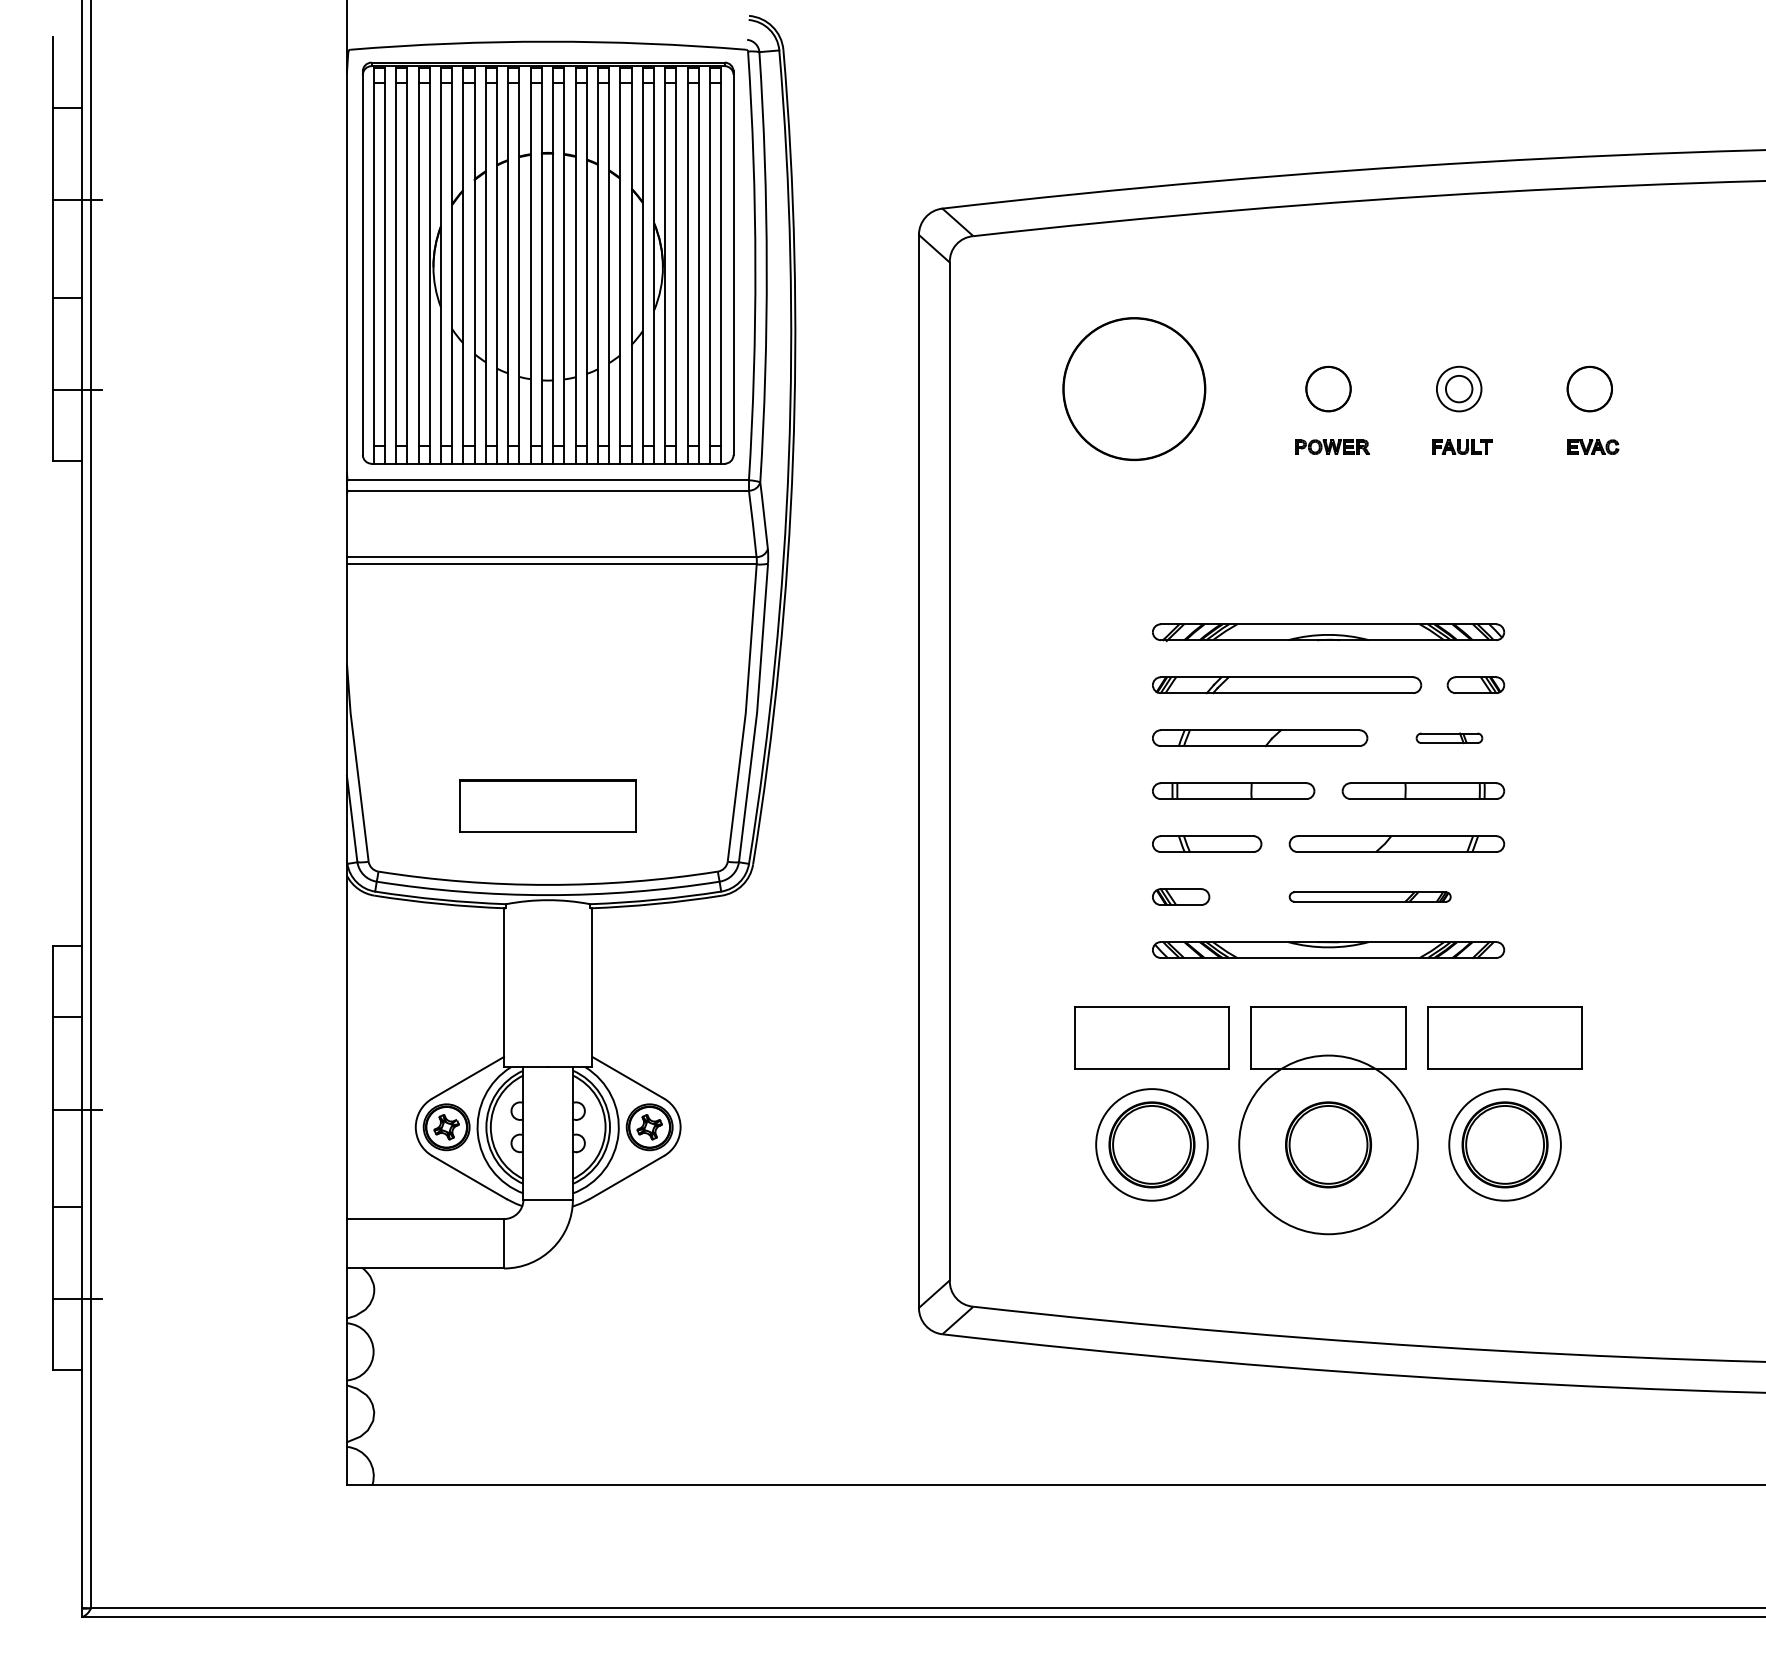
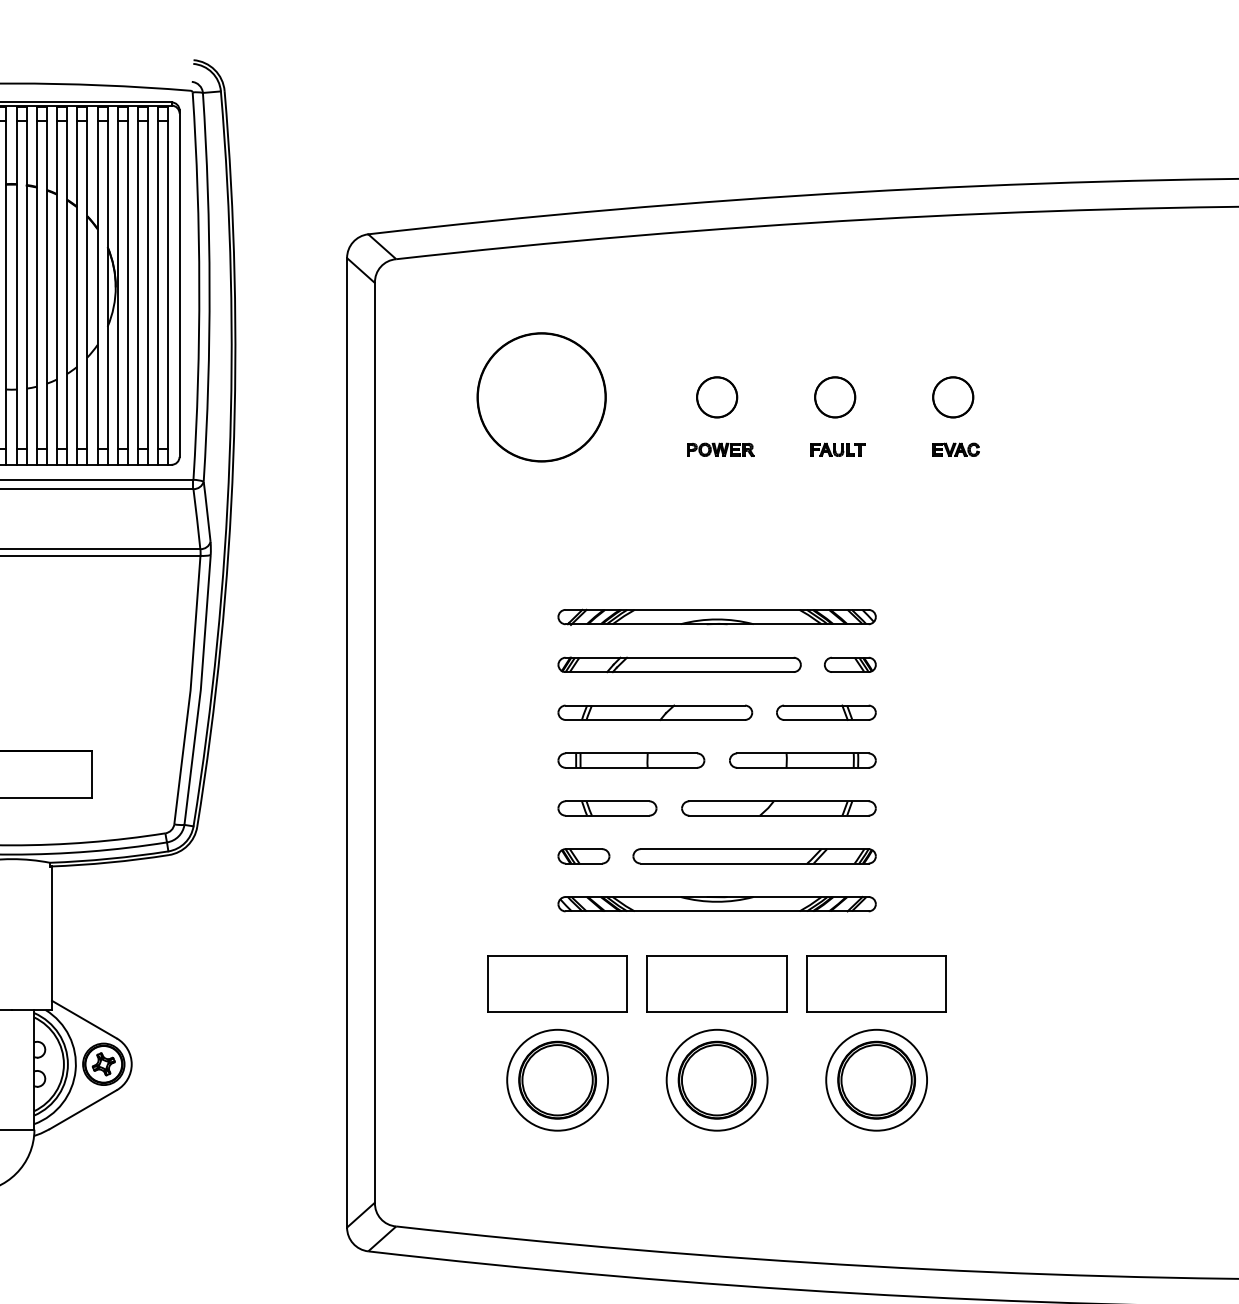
circle: (1459, 389) -> (835, 397), size x1.67
part: (1449, 738) -> (826, 713), size x1.67
part: (1370, 896) -> (755, 855), size x1.67
circle: (1328, 1144) -> (717, 1079), size x0.62

